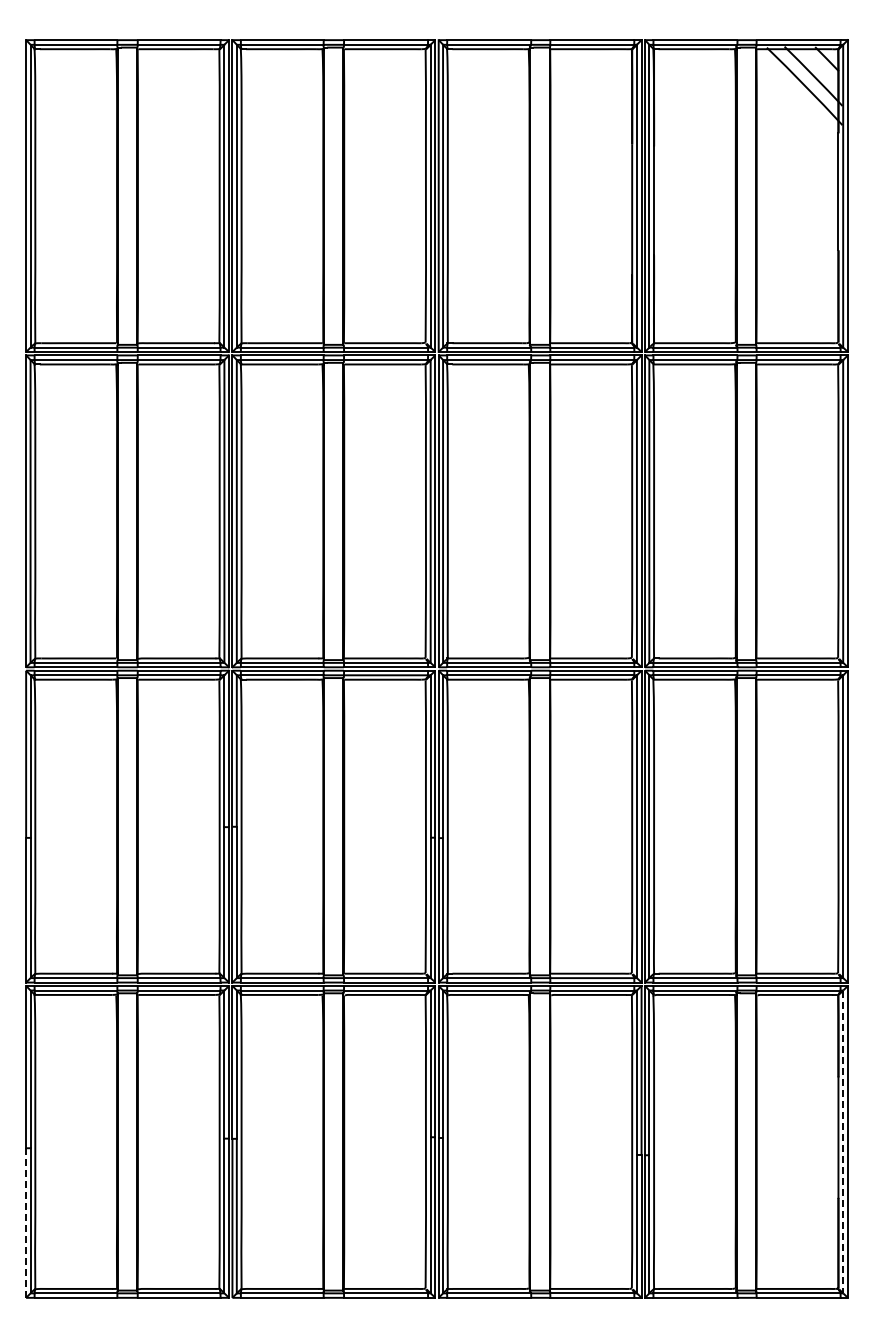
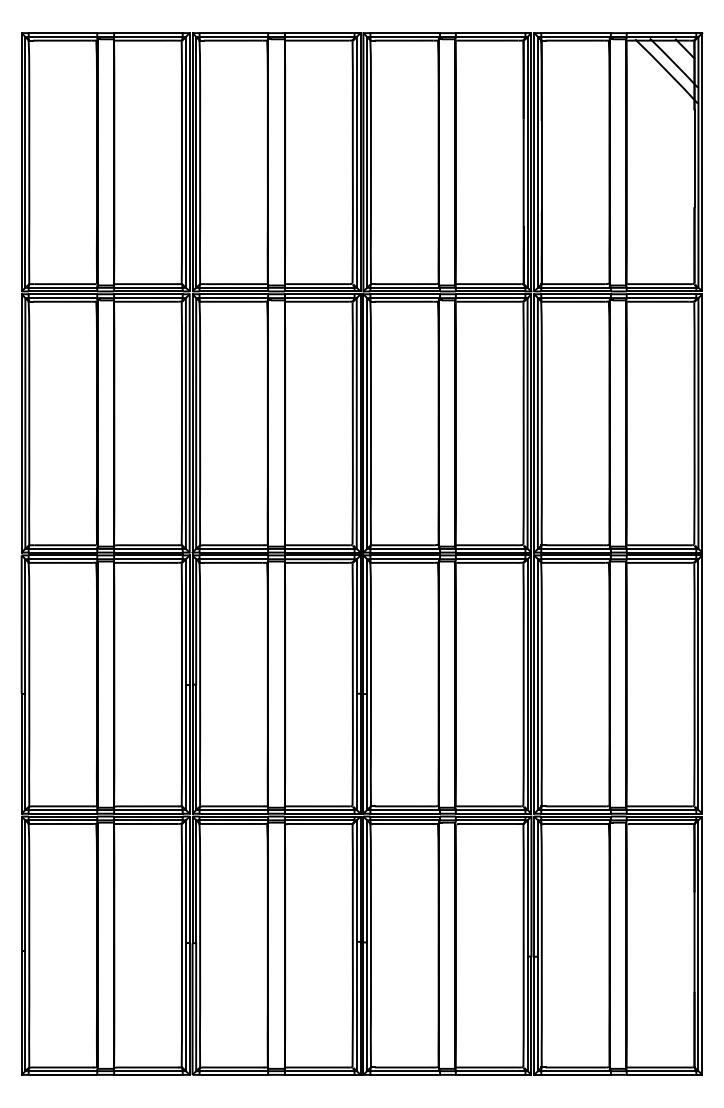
line: (843, 1142) -> (698, 946), dashed -> solid
line: (26, 1223) -> (21, 1013), dashed -> solid

